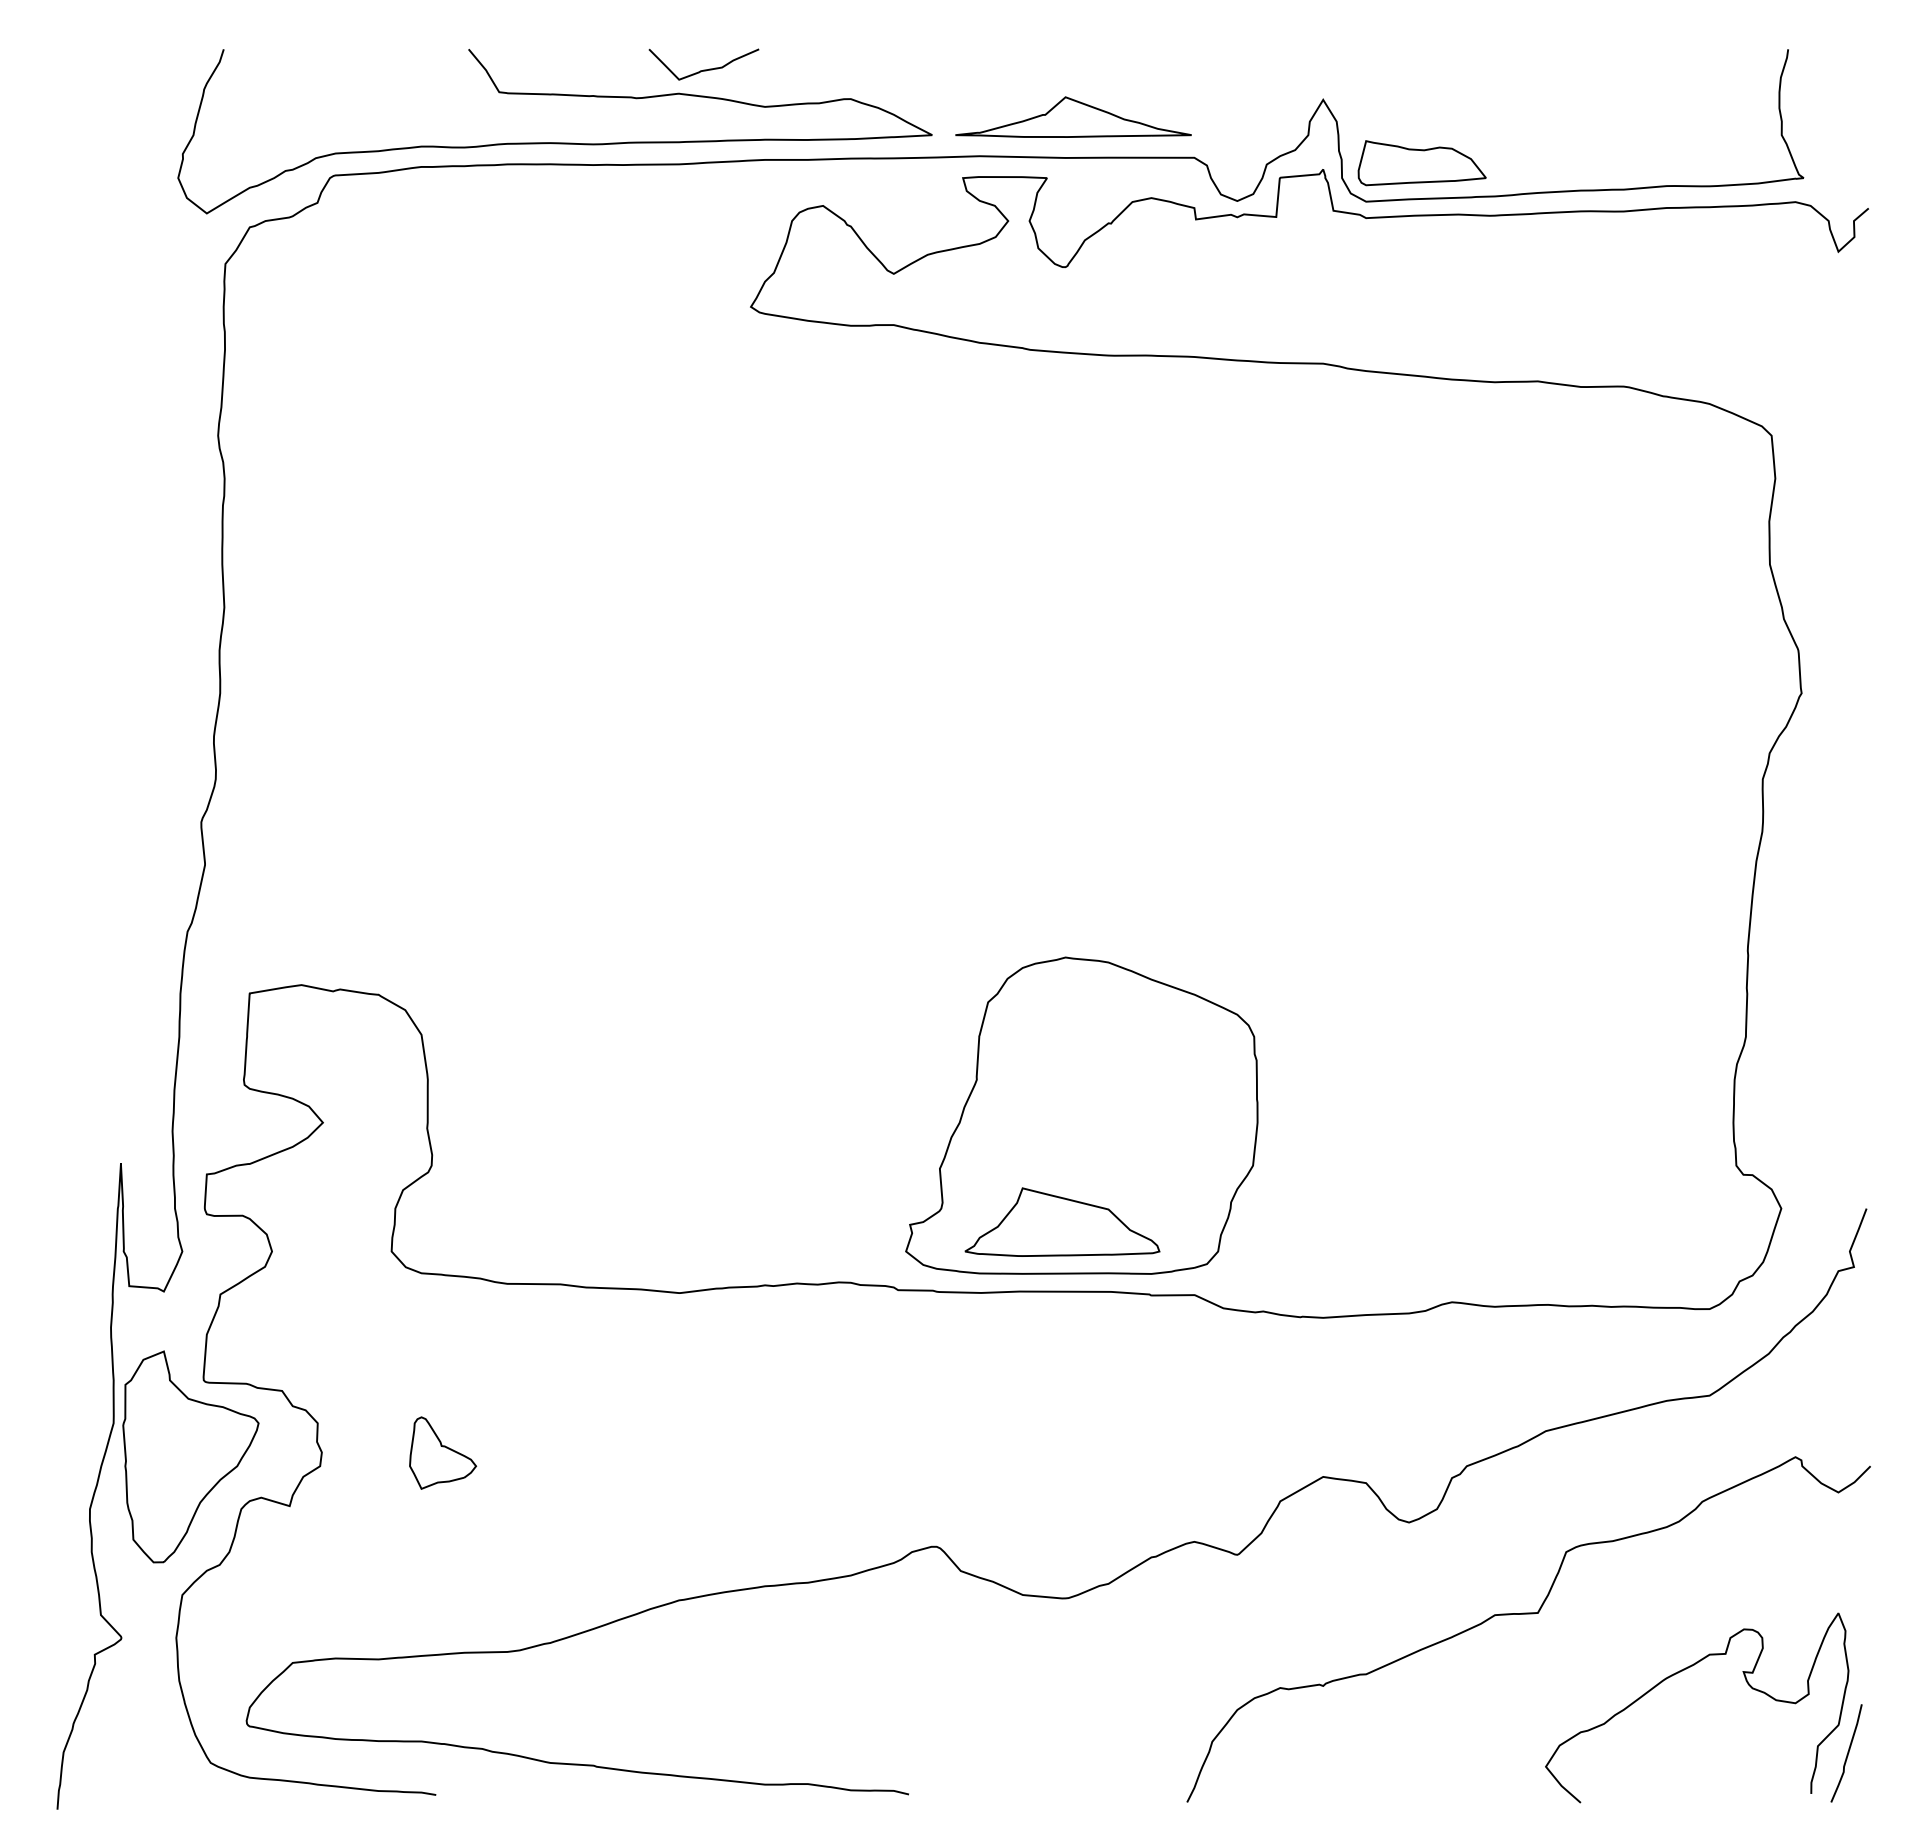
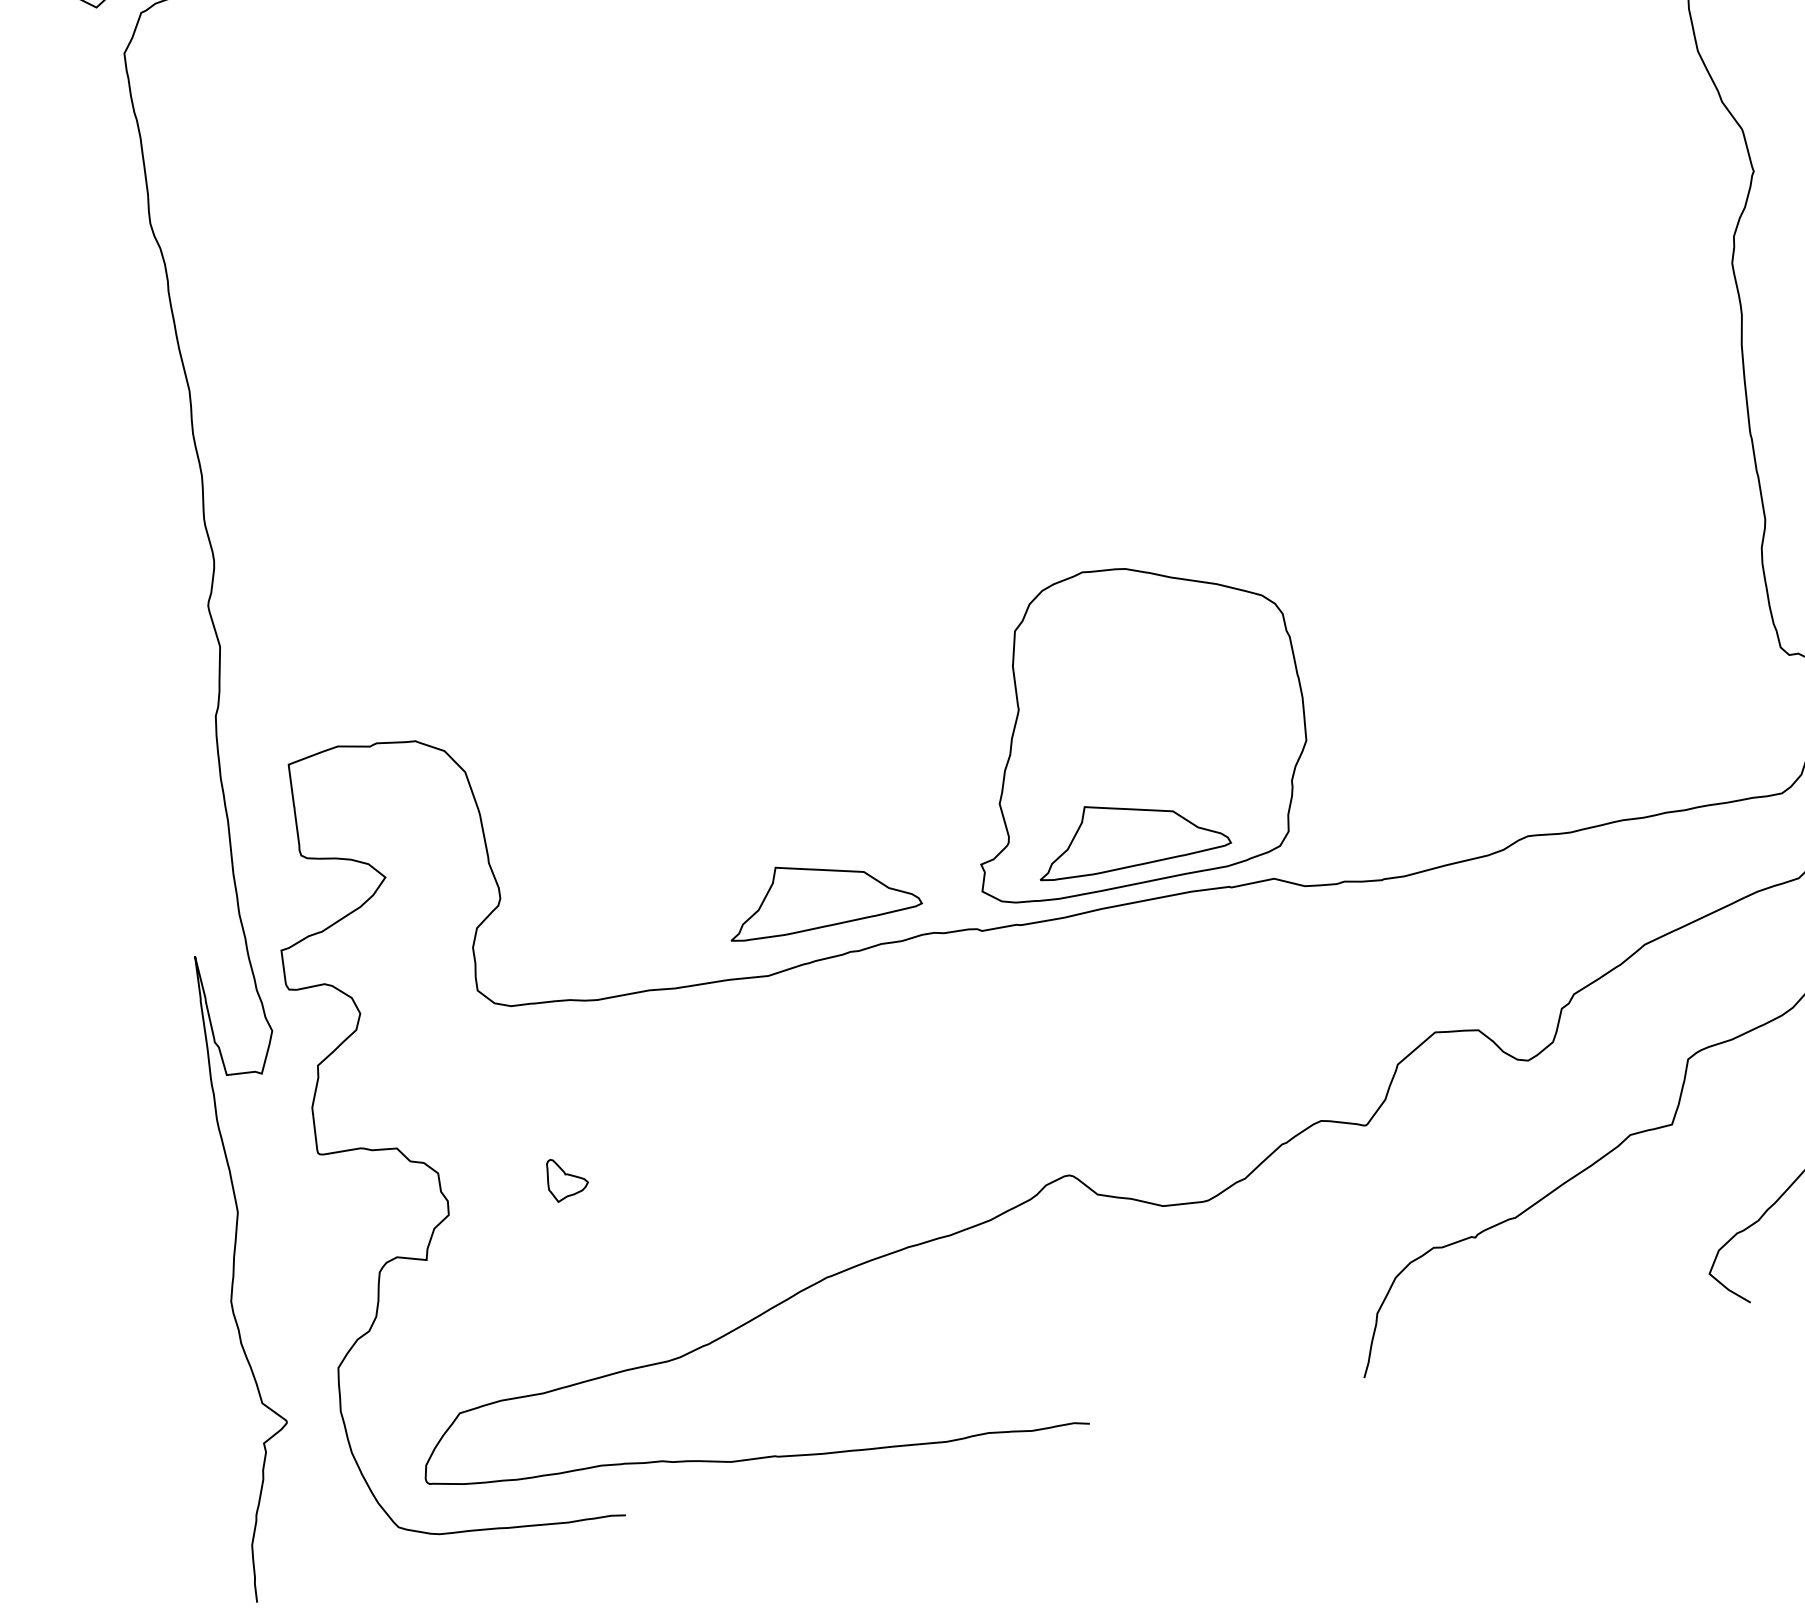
part: (747, 1221) -> (821, 892), added
part: (443, 1452) -> (567, 1177), size x0.6
part: (190, 1456) -> (319, 1230), removed

